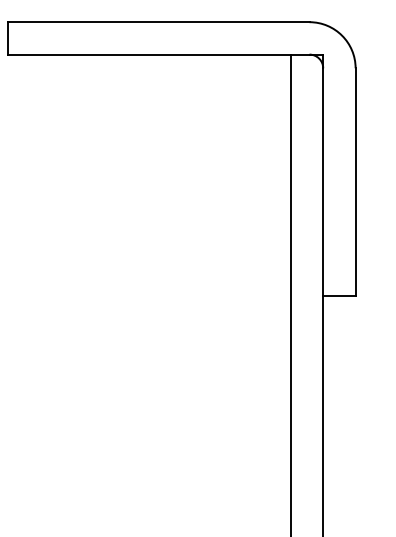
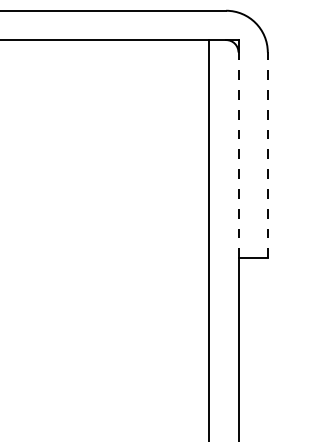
line: (323, 182) -> (238, 155), solid -> dashed
line: (355, 182) -> (267, 155), solid -> dashed

